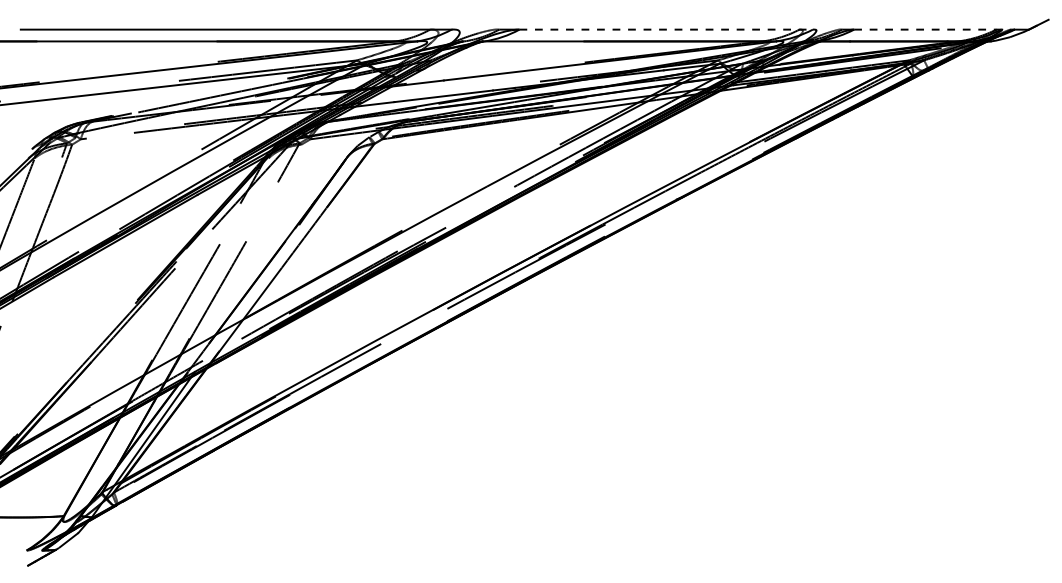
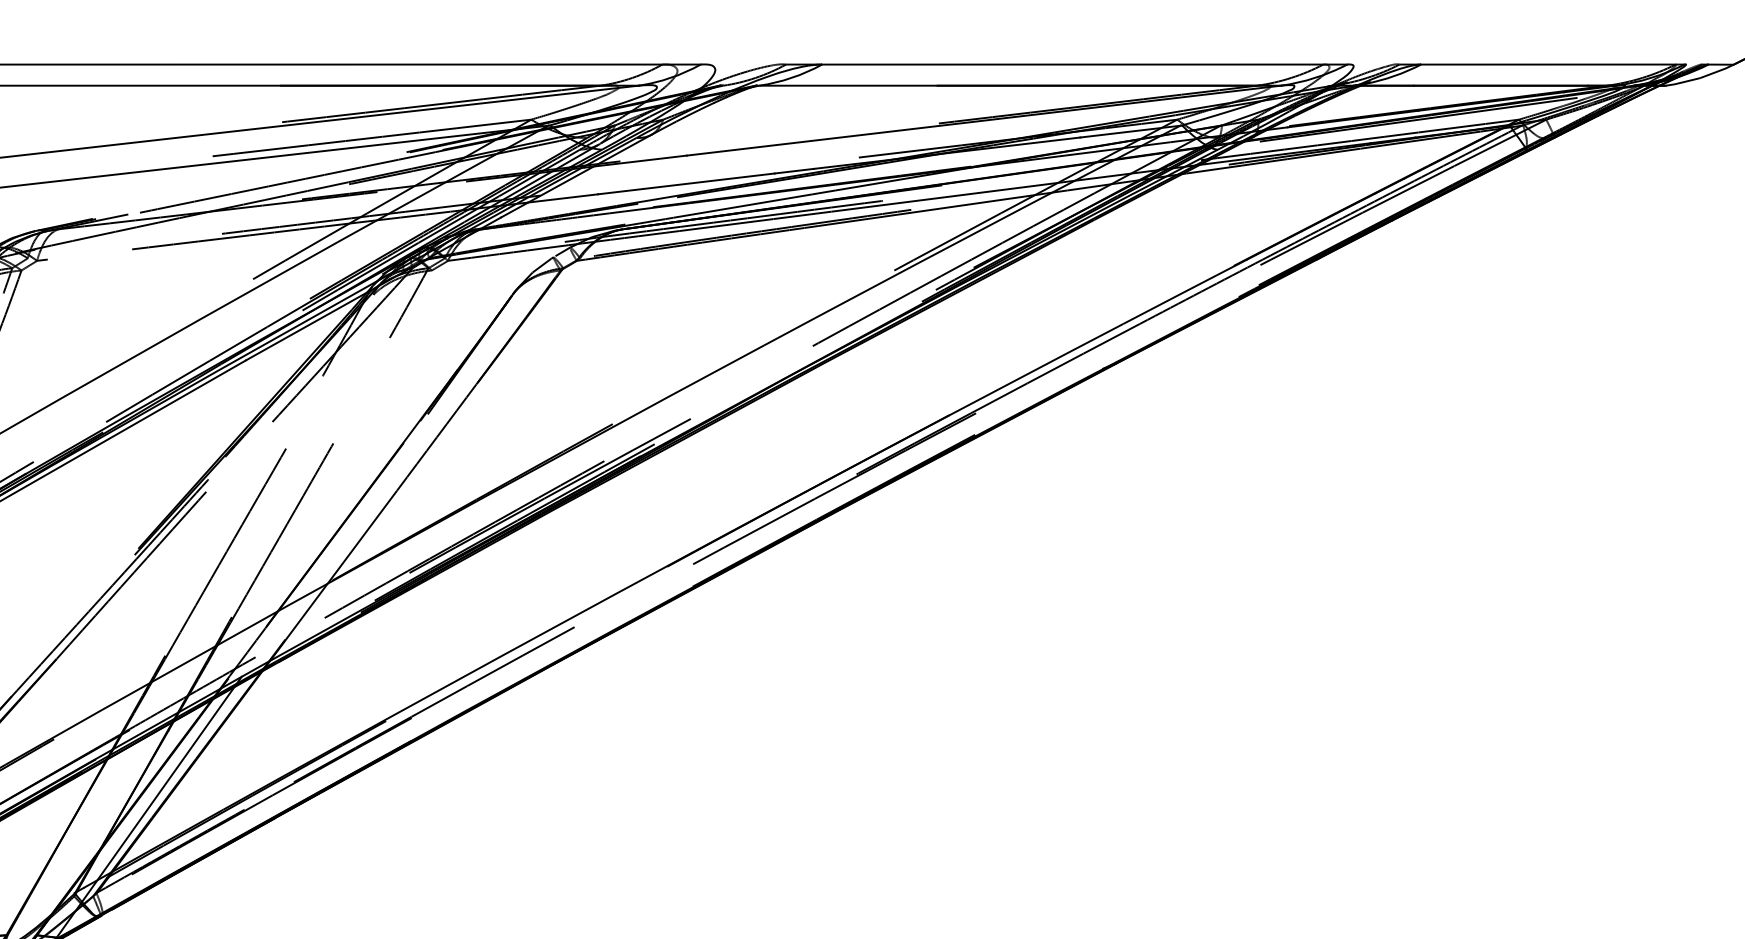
line: (666, 29) -> (1085, 64), dashed -> solid
line: (927, 29) -> (1552, 64), dashed -> solid

